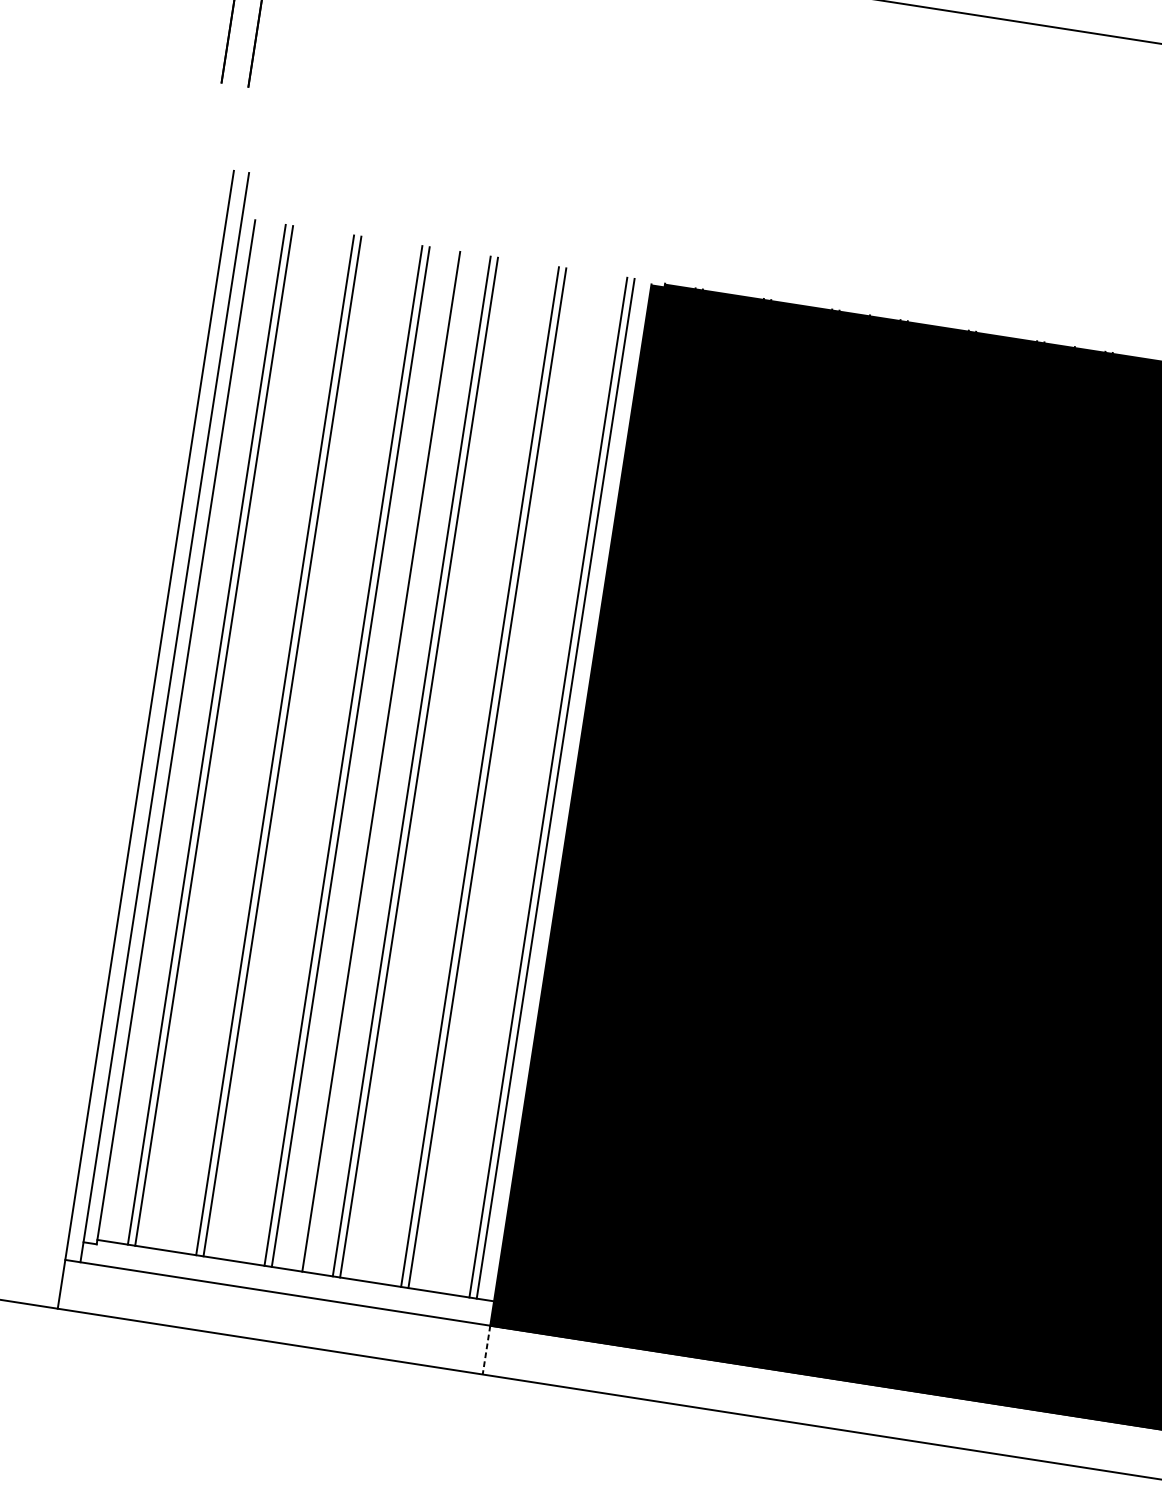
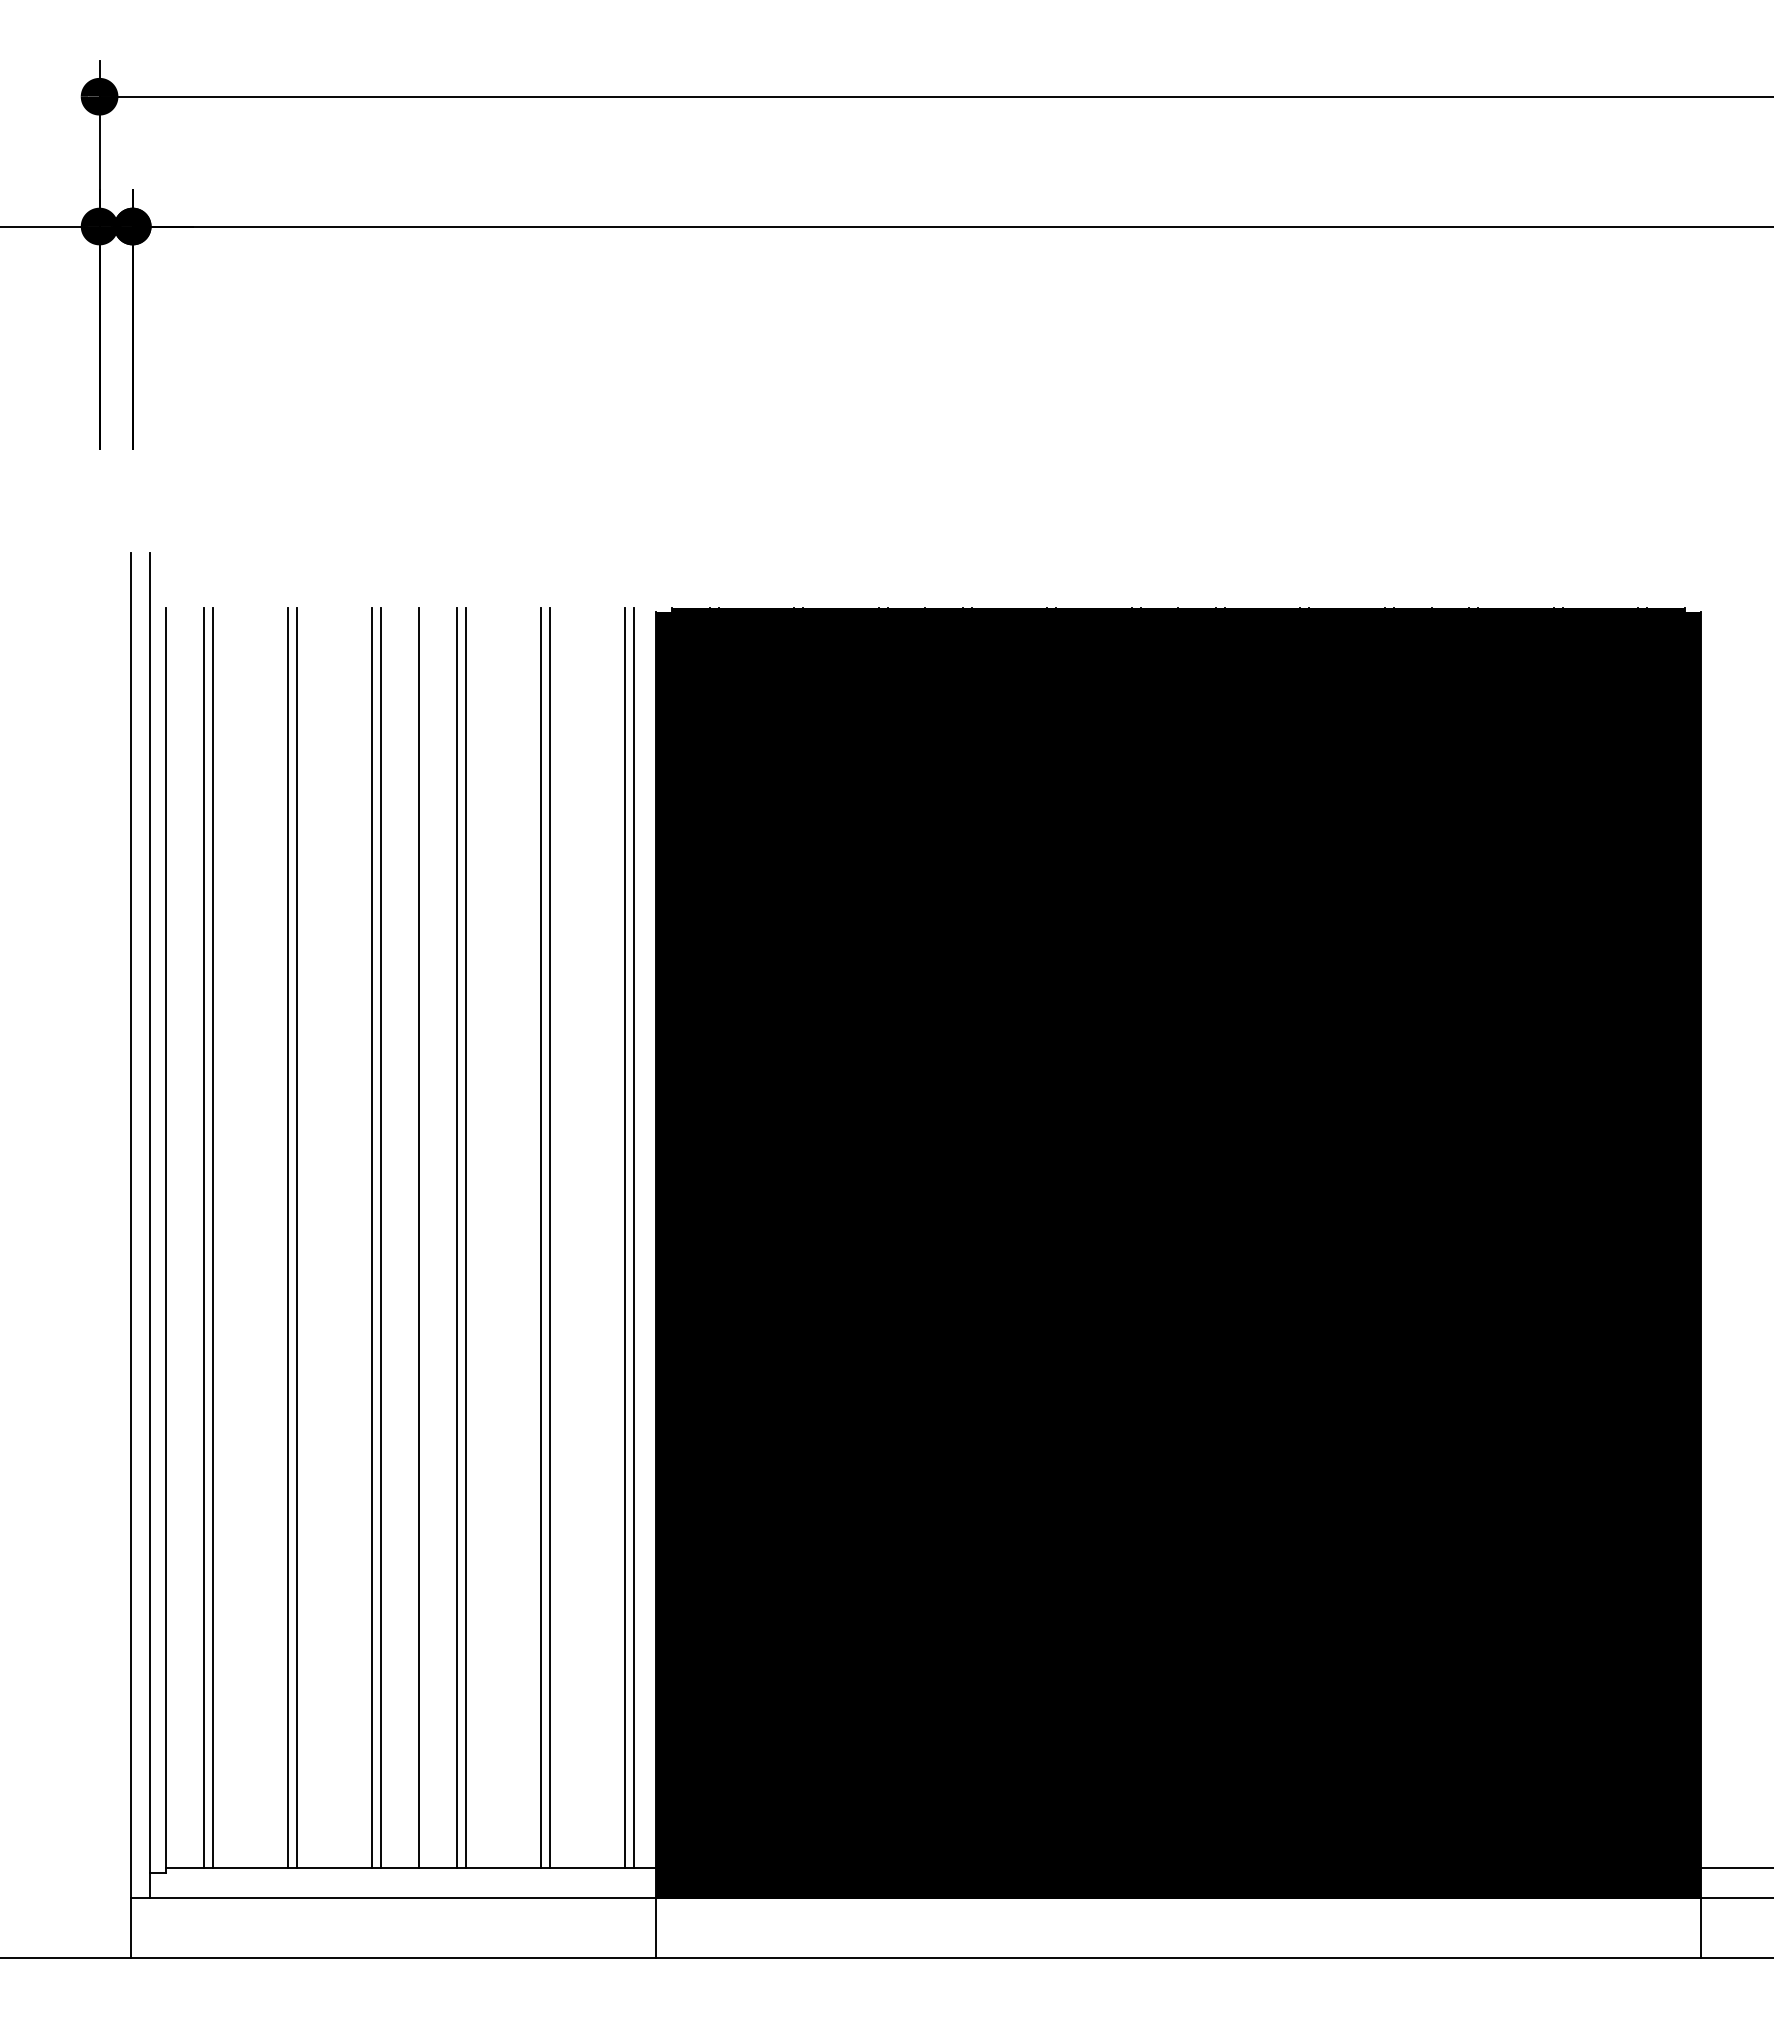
line: (486, 1350) -> (655, 1928), dashed -> solid

